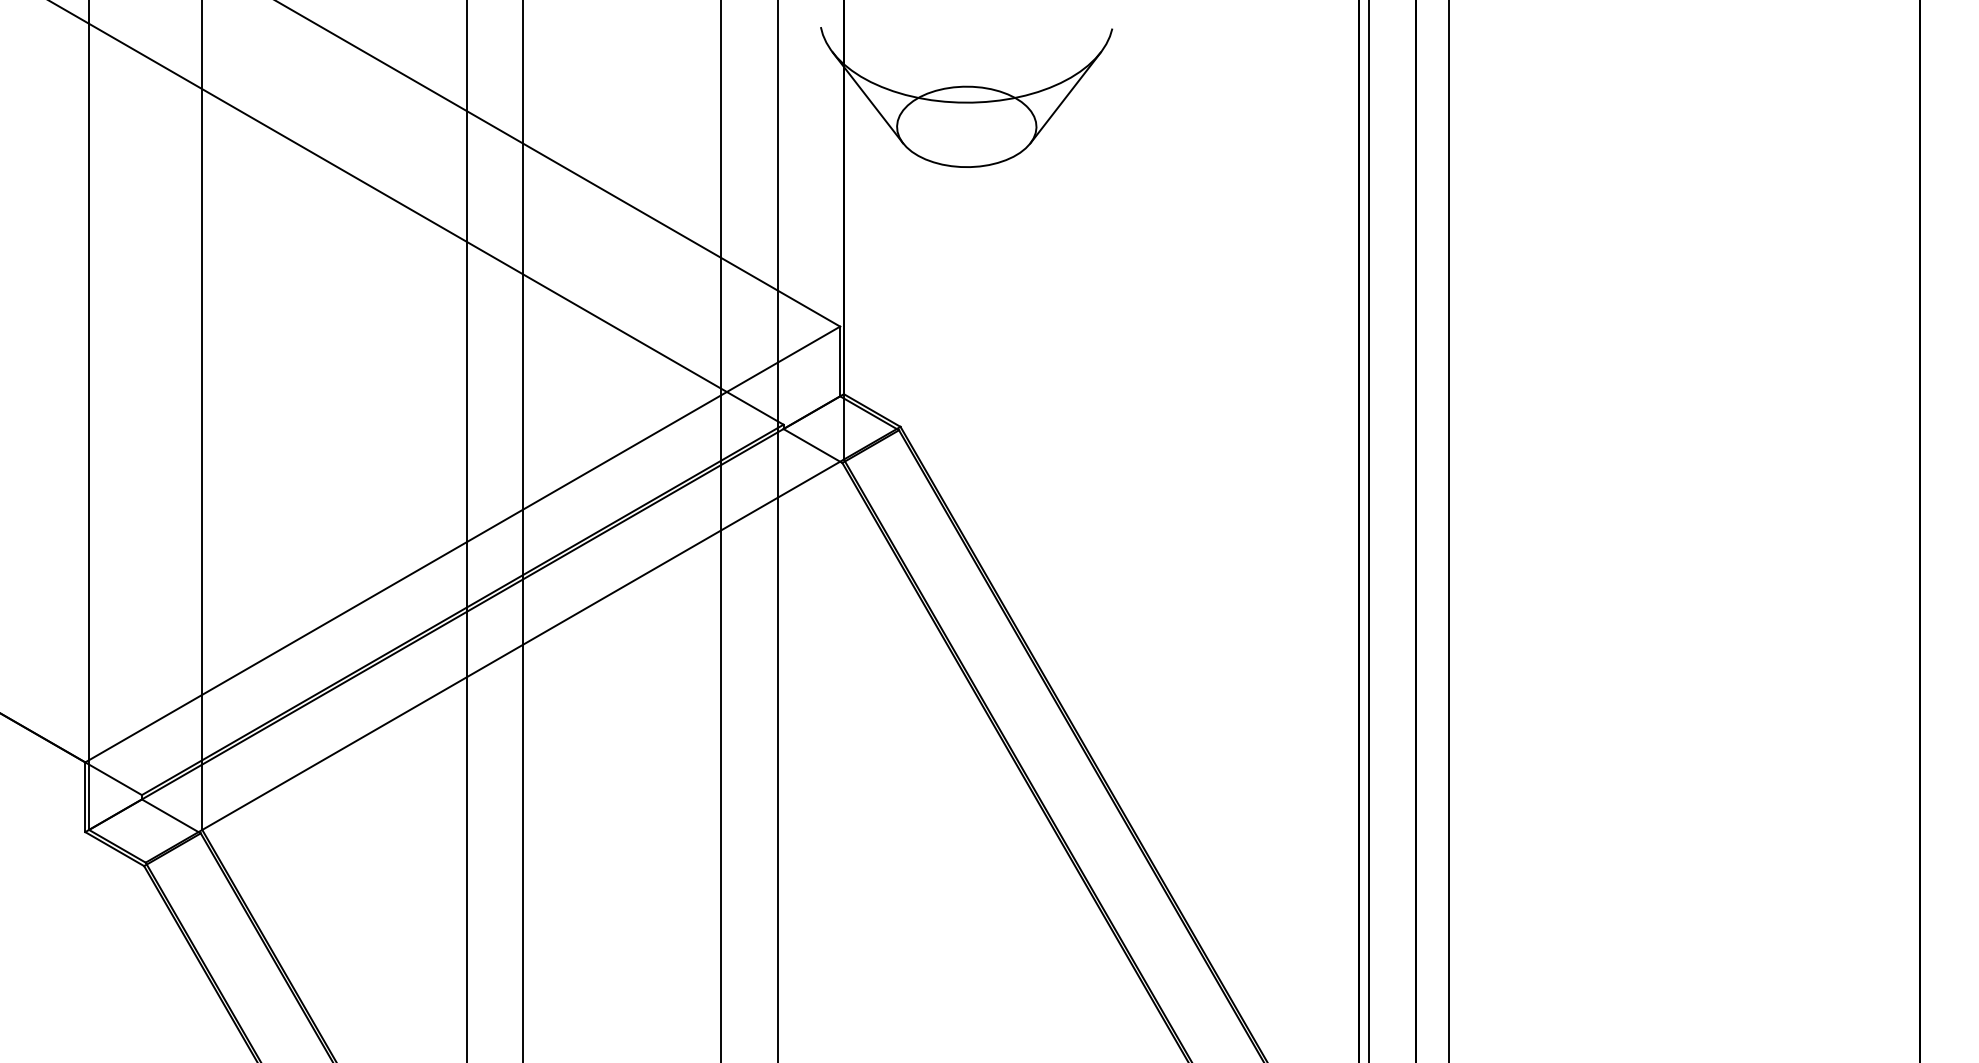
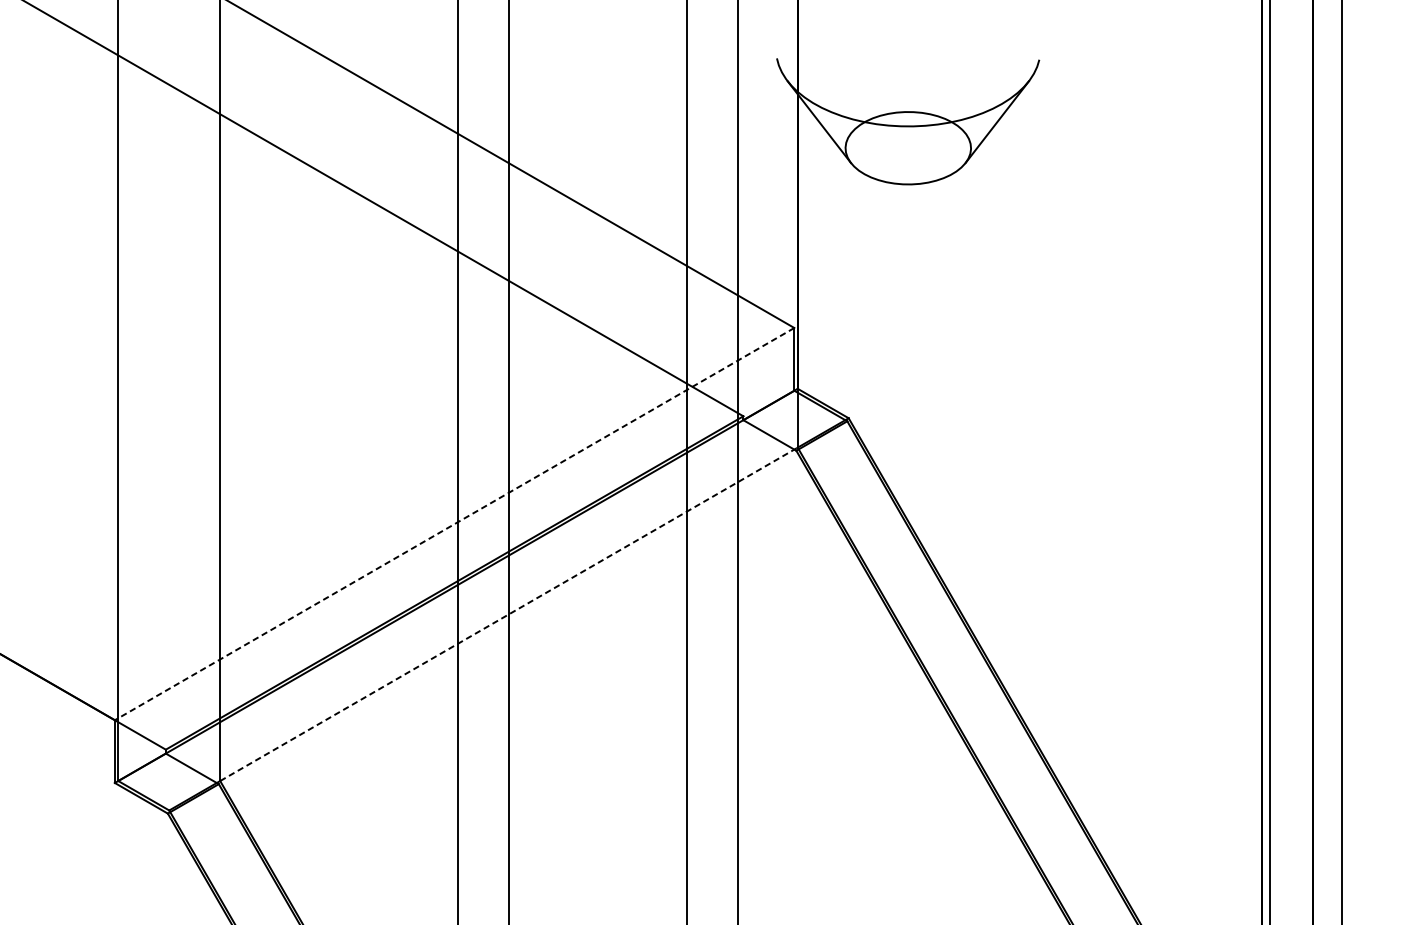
line: (462, 544) -> (454, 524), solid -> dashed
line: (523, 644) -> (509, 614), solid -> dashed

